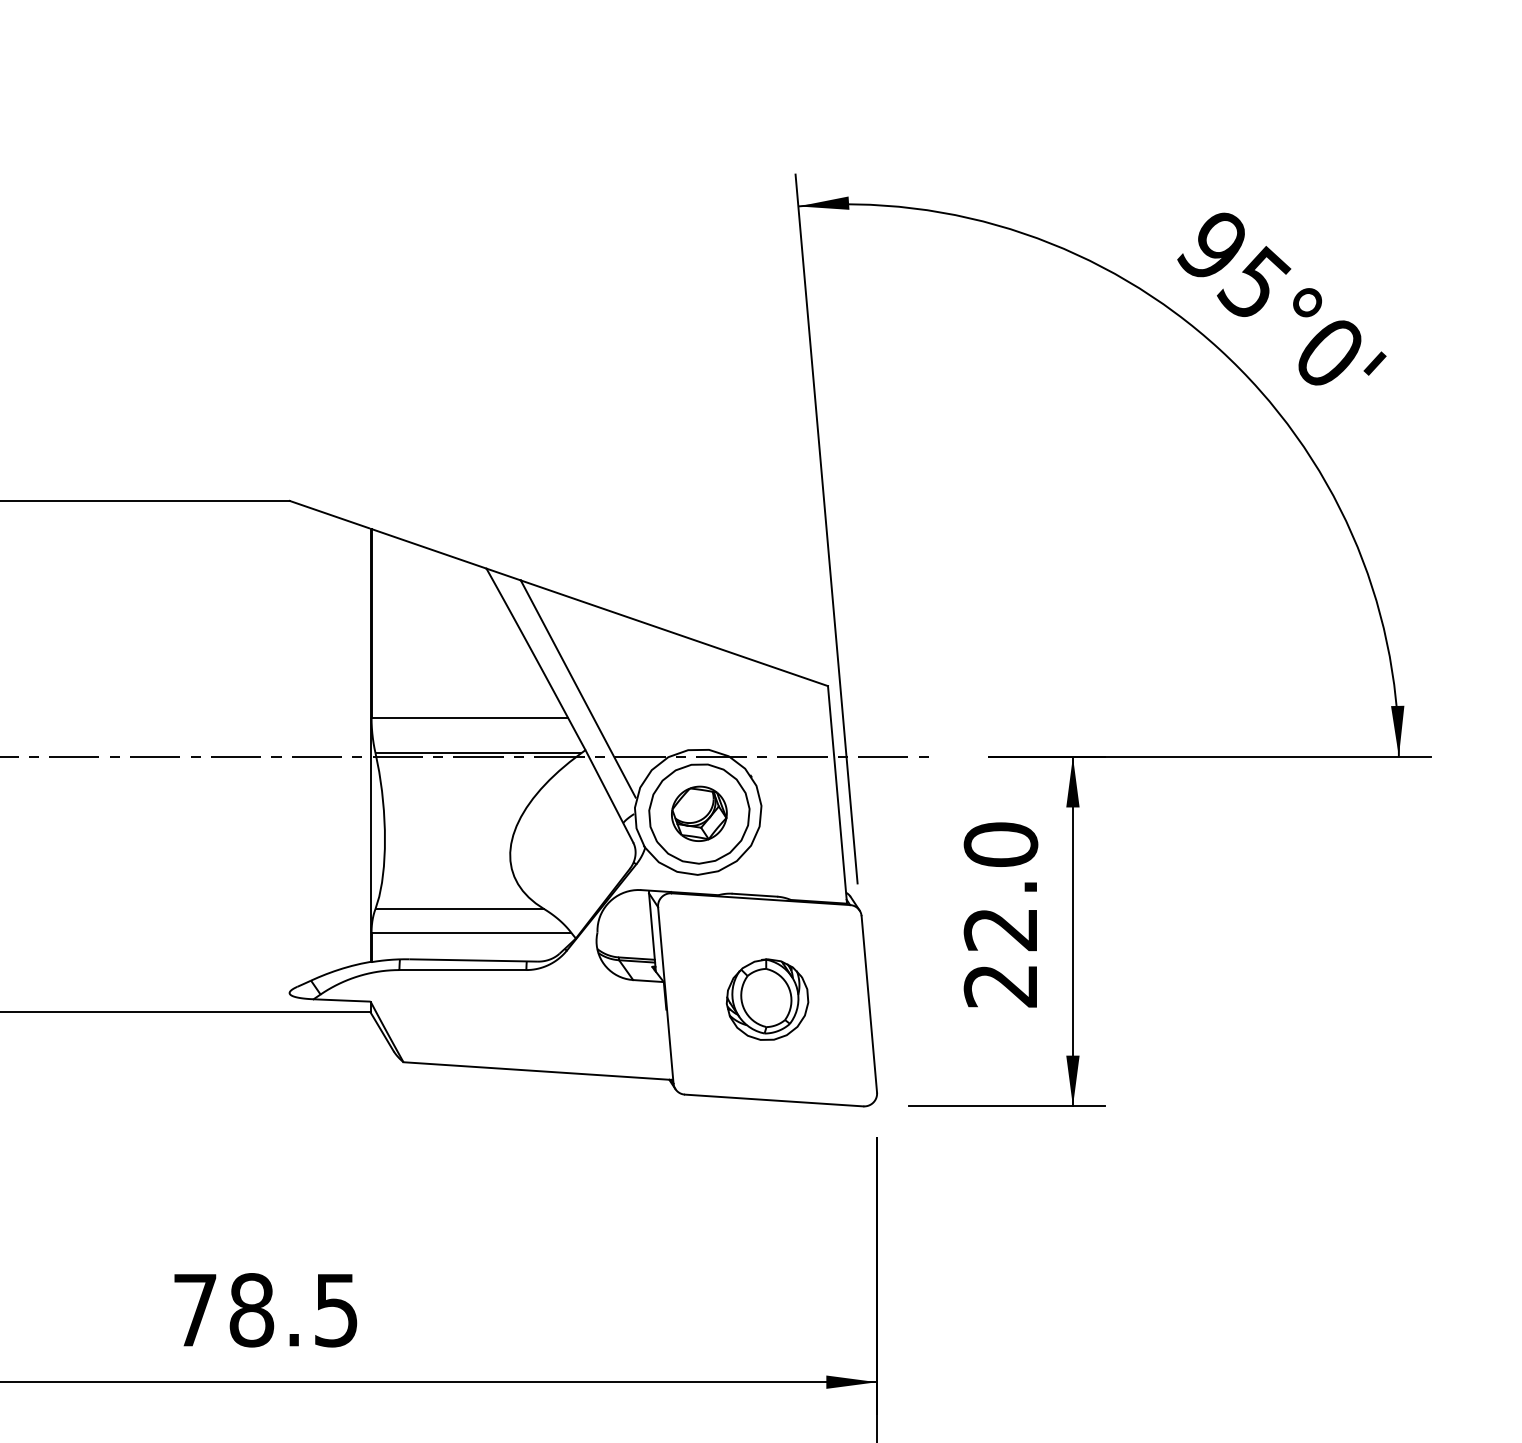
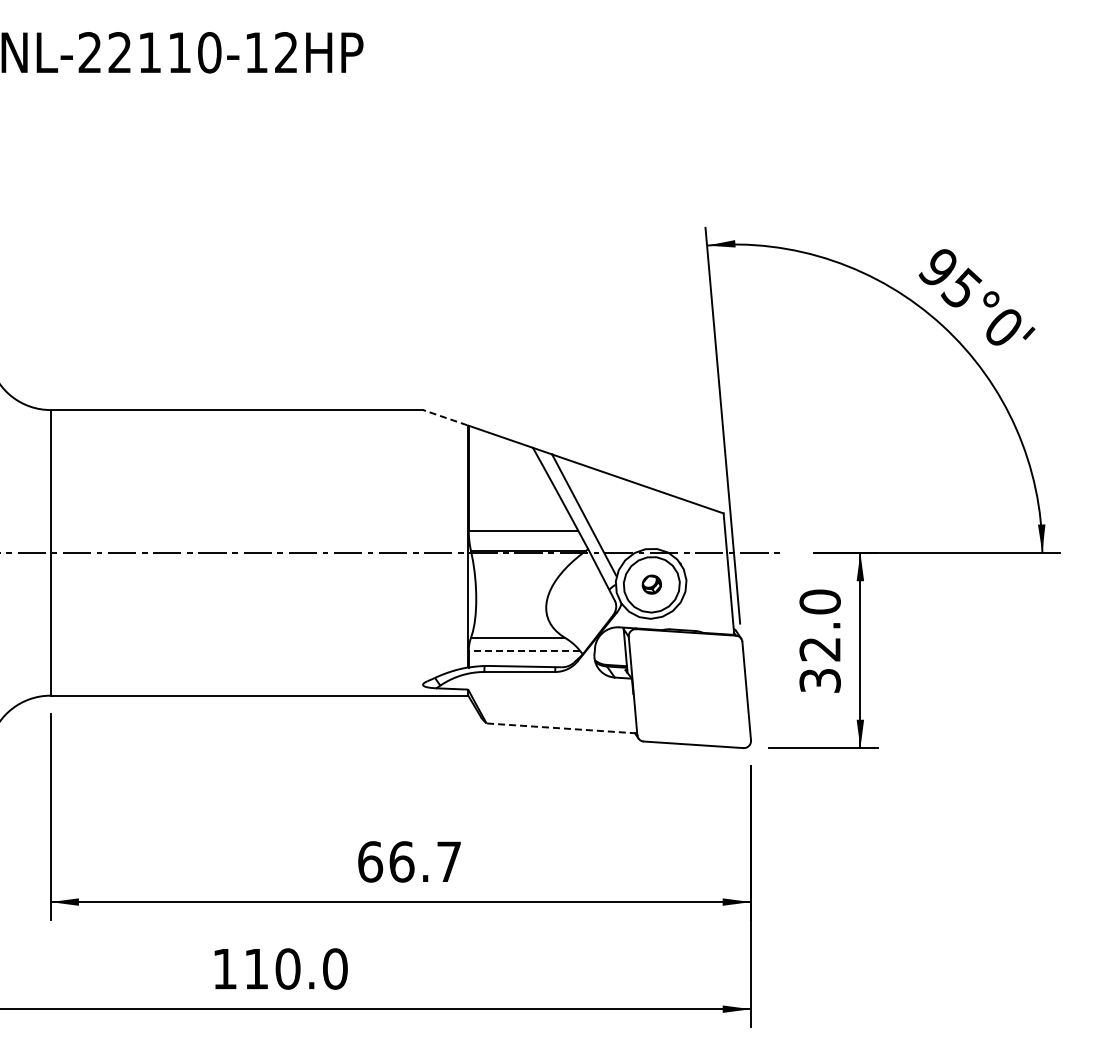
line: (328, 514) -> (444, 417), solid -> dashed
part: (698, 813) -> (651, 584), size x0.6
line: (471, 933) -> (524, 651), solid -> dashed
text: (999, 985) -> (819, 680), 22.0 -> 32.0
part: (766, 999) -> (689, 688), removed
line: (537, 1071) -> (561, 728), solid -> dashed
text: (265, 1309) -> (409, 861), 78.5 -> 66.7

